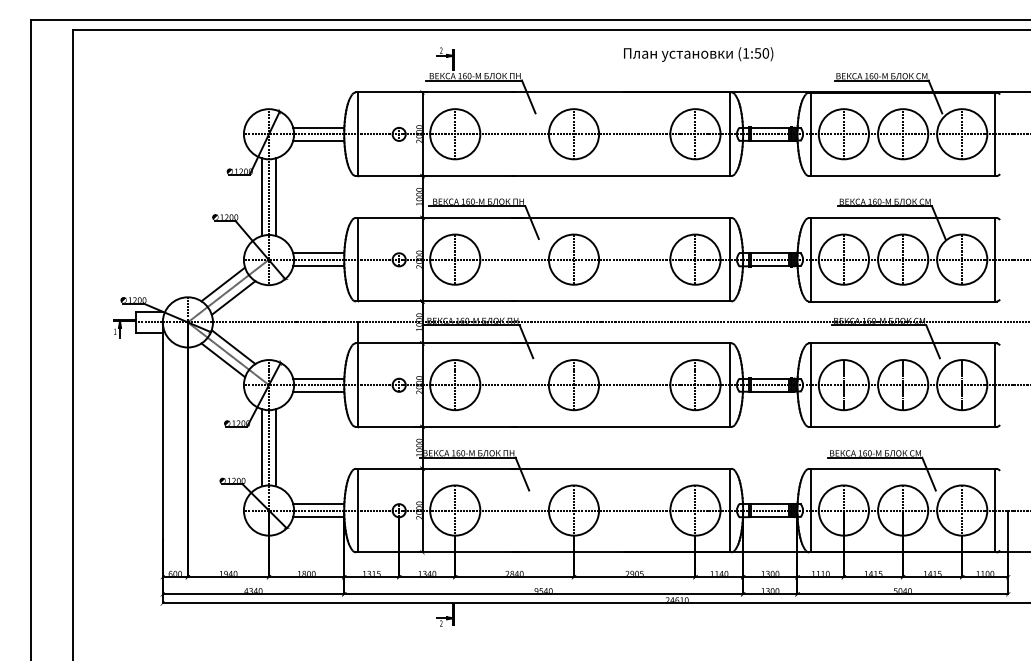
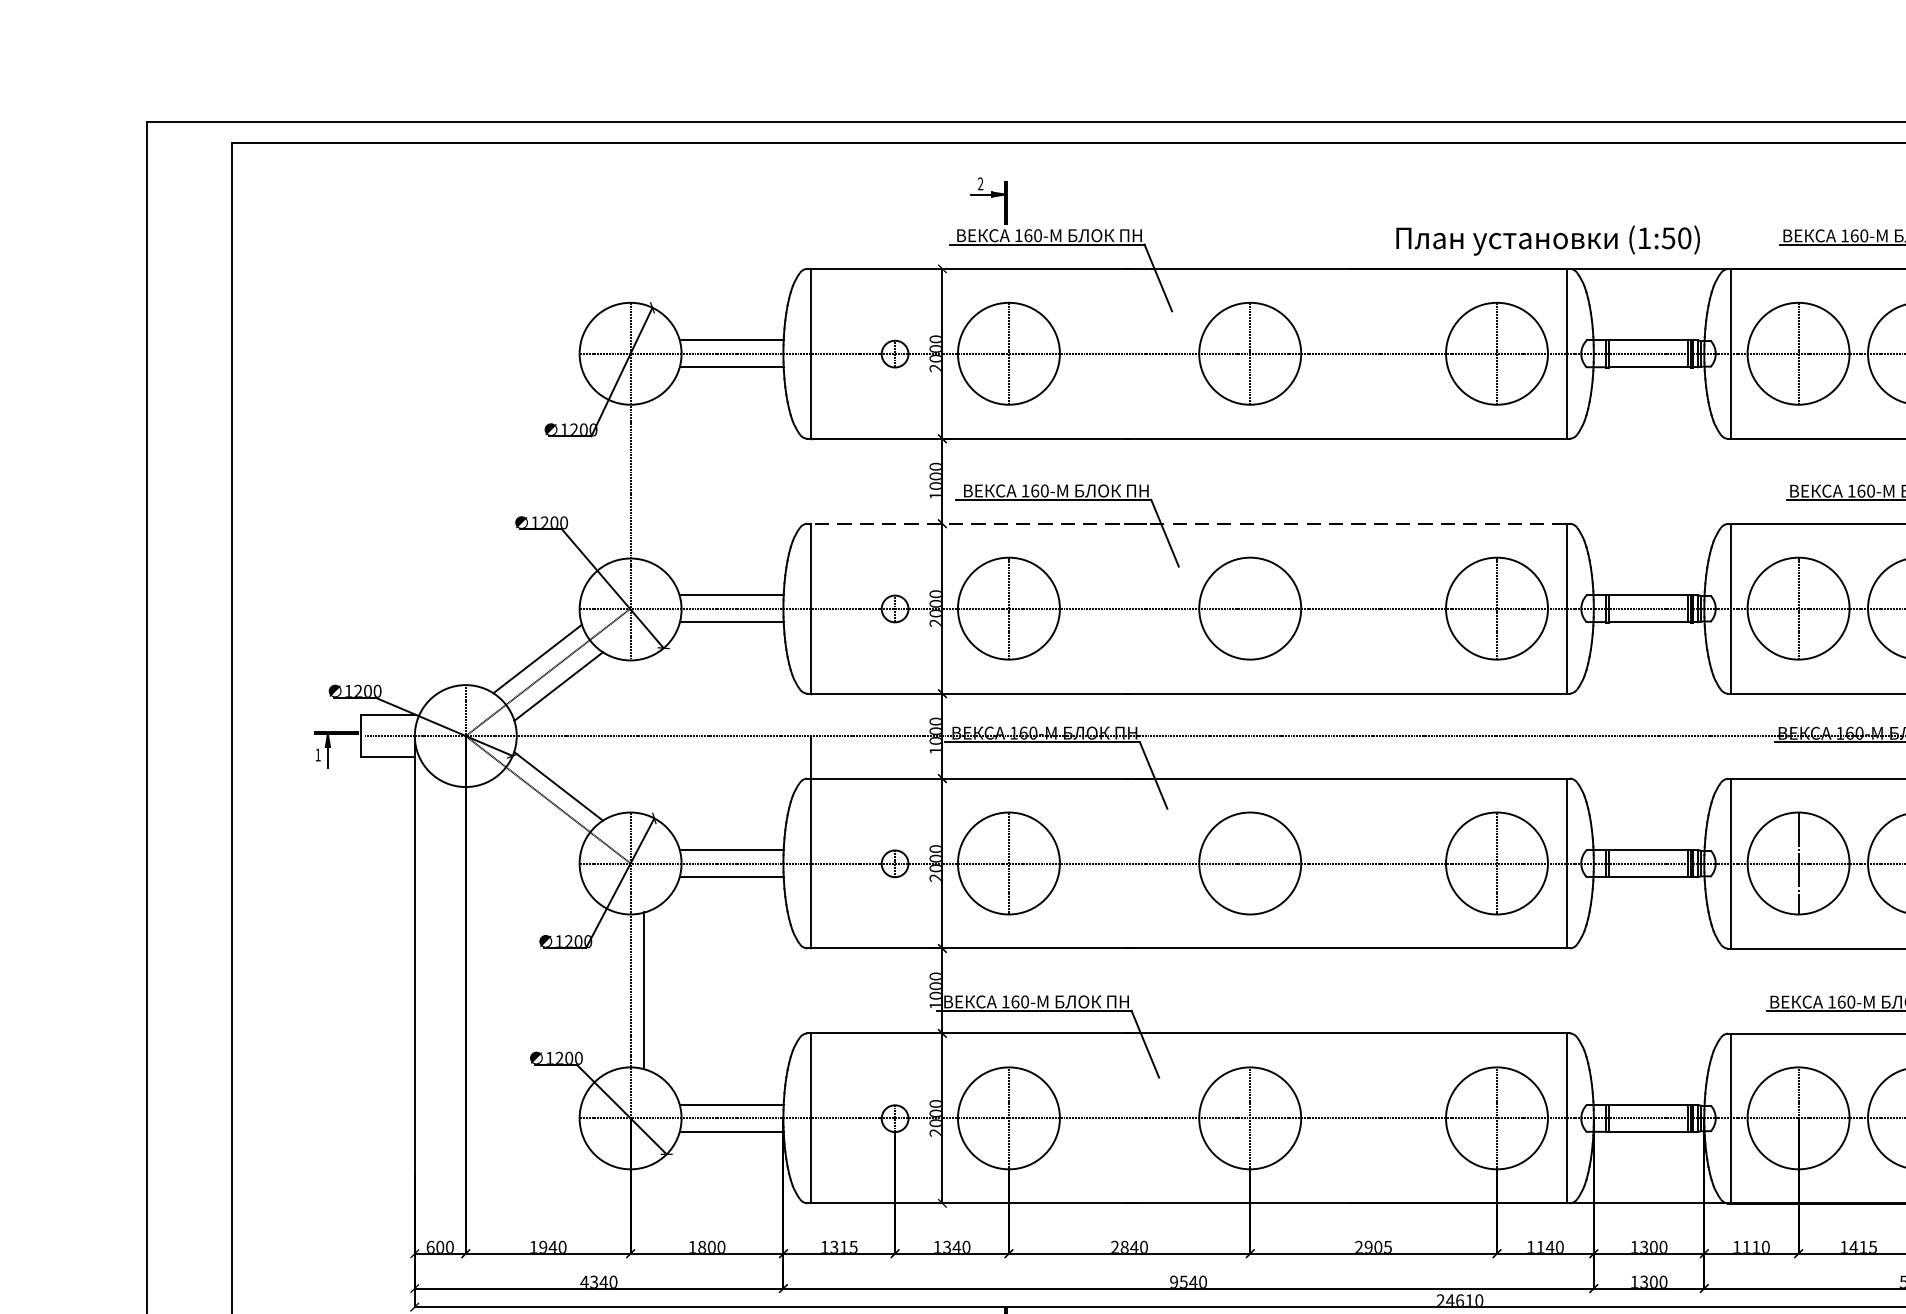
text: (698, 54) -> (1547, 240), moved
line: (262, 196) -> (617, 480), removed
line: (275, 196) -> (643, 480), removed
line: (543, 217) -> (1188, 522), solid -> dashed
line: (573, 259) -> (1249, 608), removed
line: (223, 360) -> (538, 813), removed
line: (573, 385) -> (1249, 864), removed
line: (262, 447) -> (617, 990), removed

